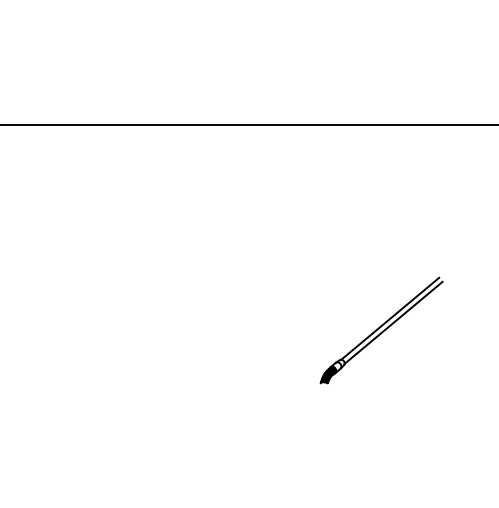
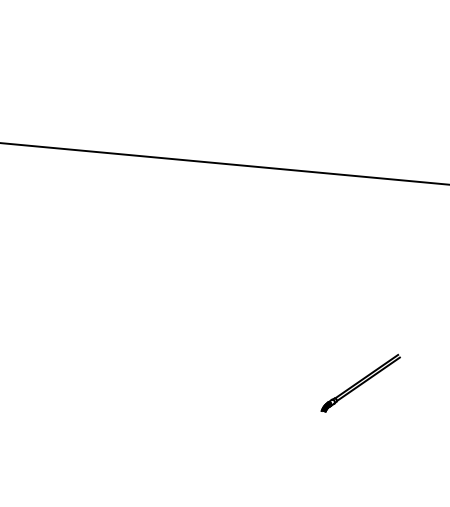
part: (381, 330) -> (360, 383), size x0.6

